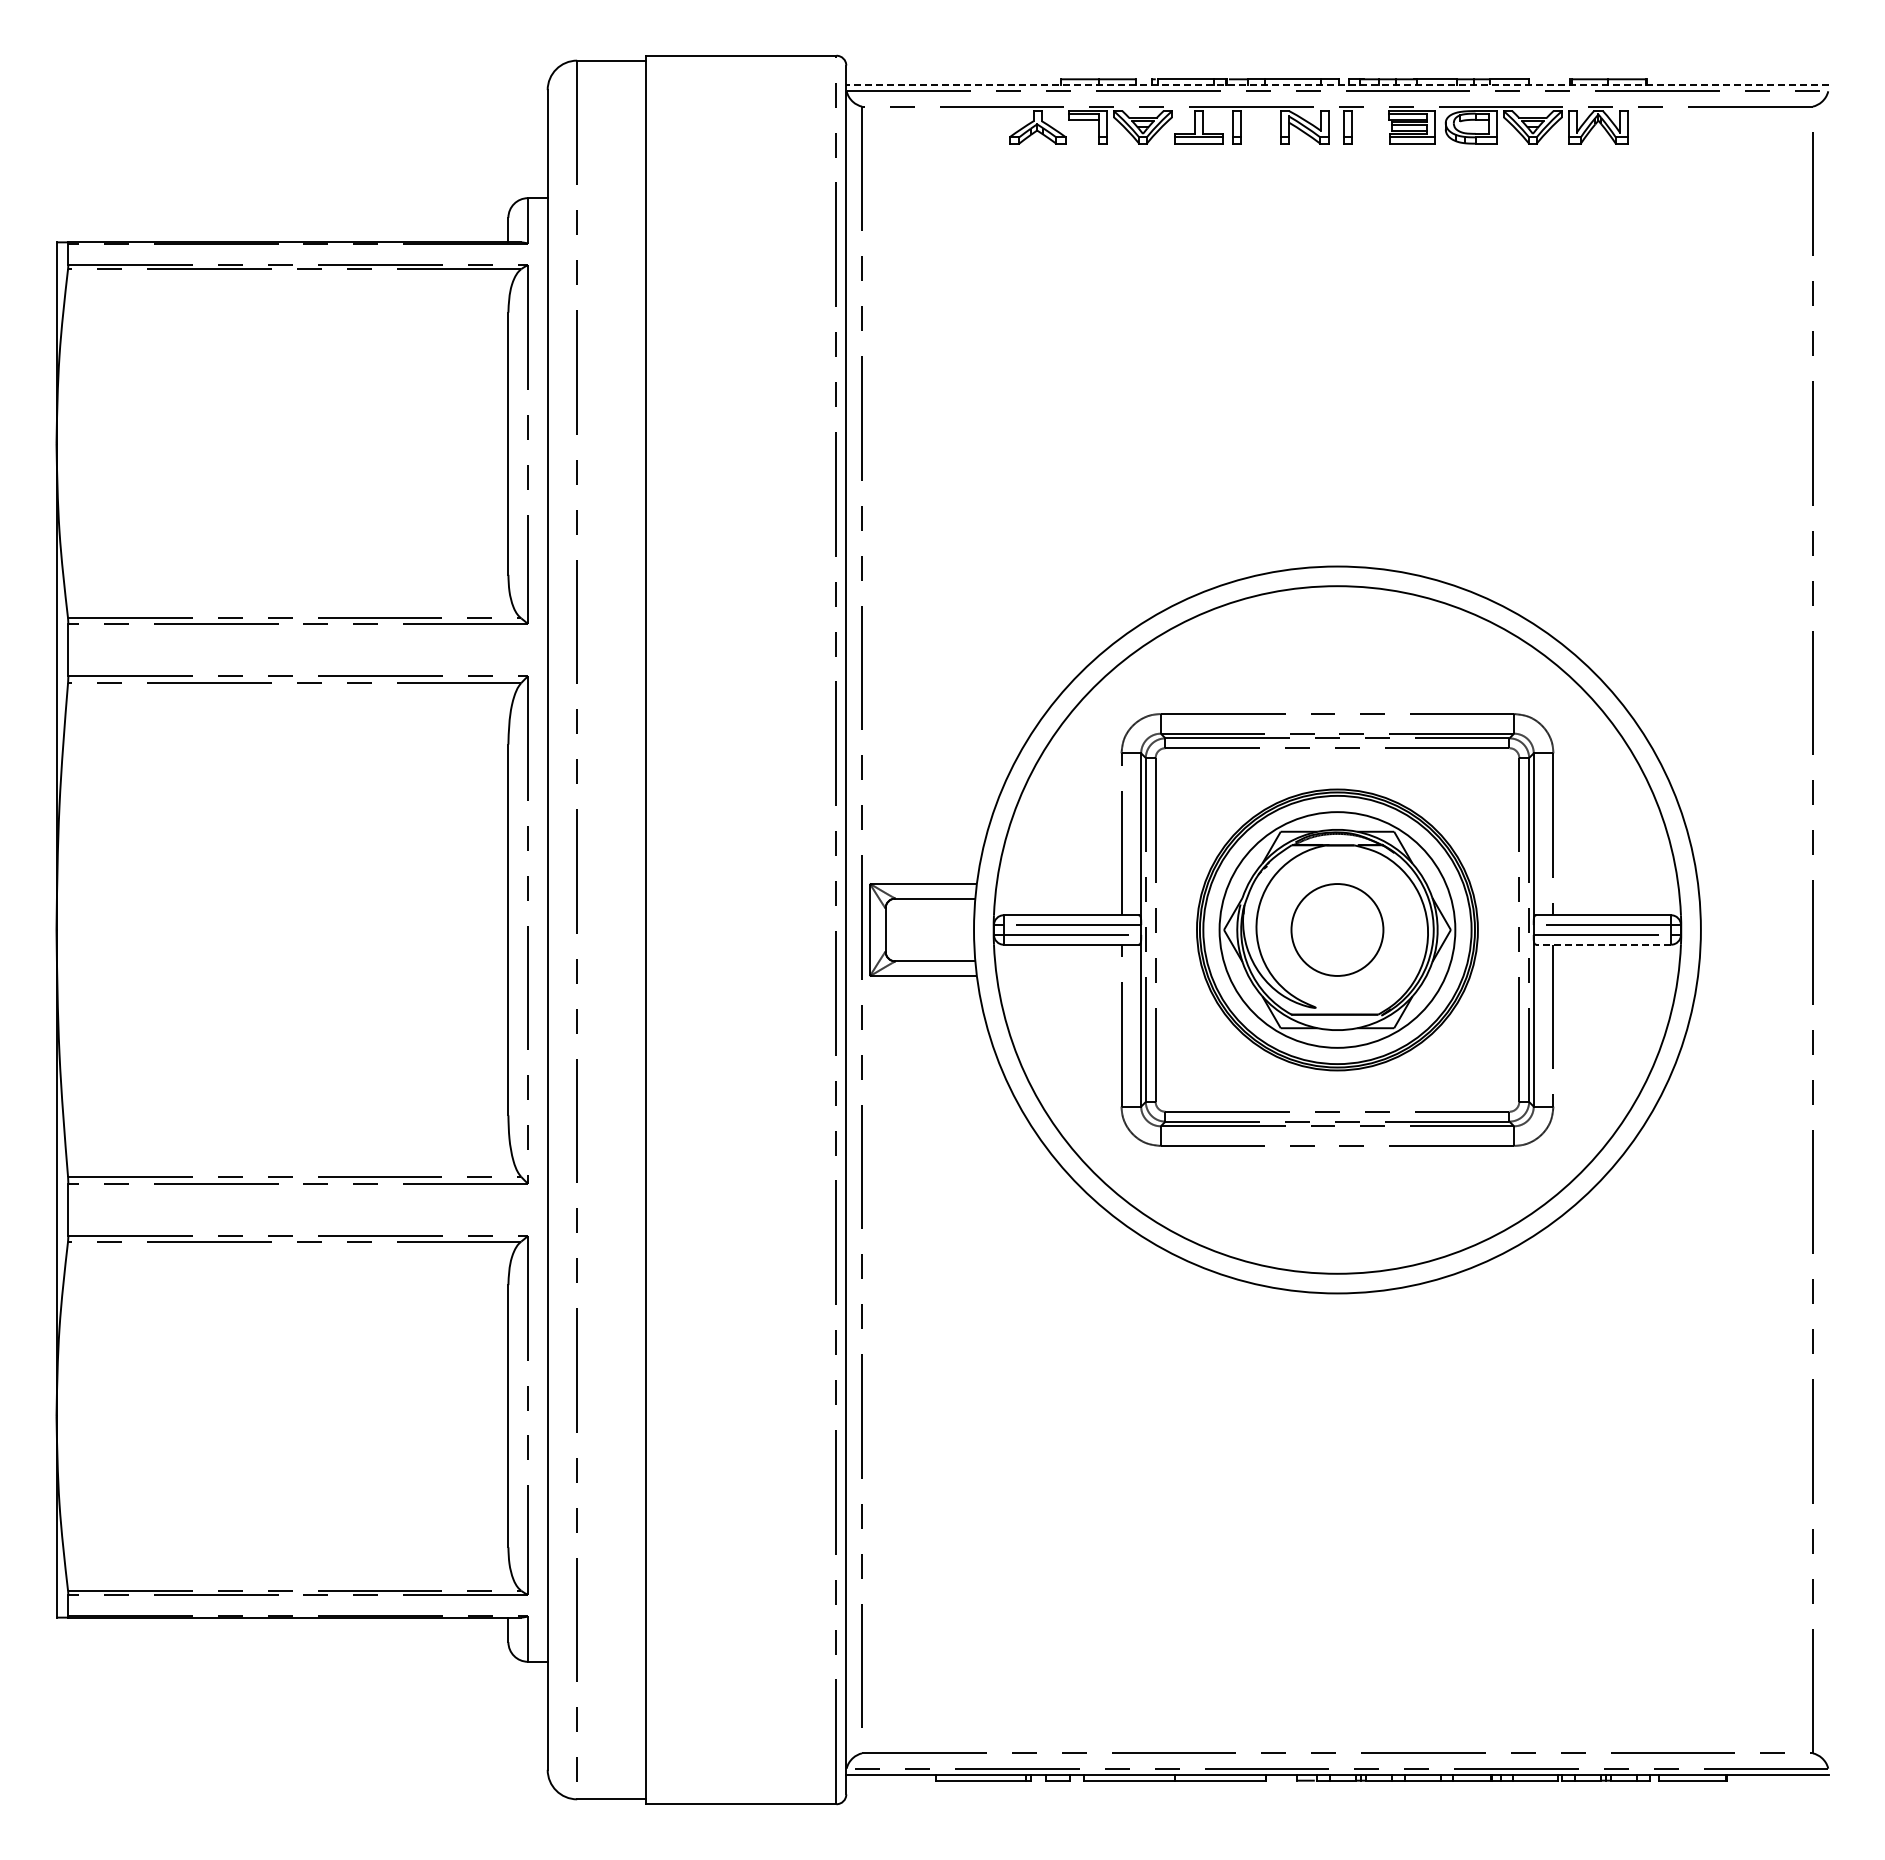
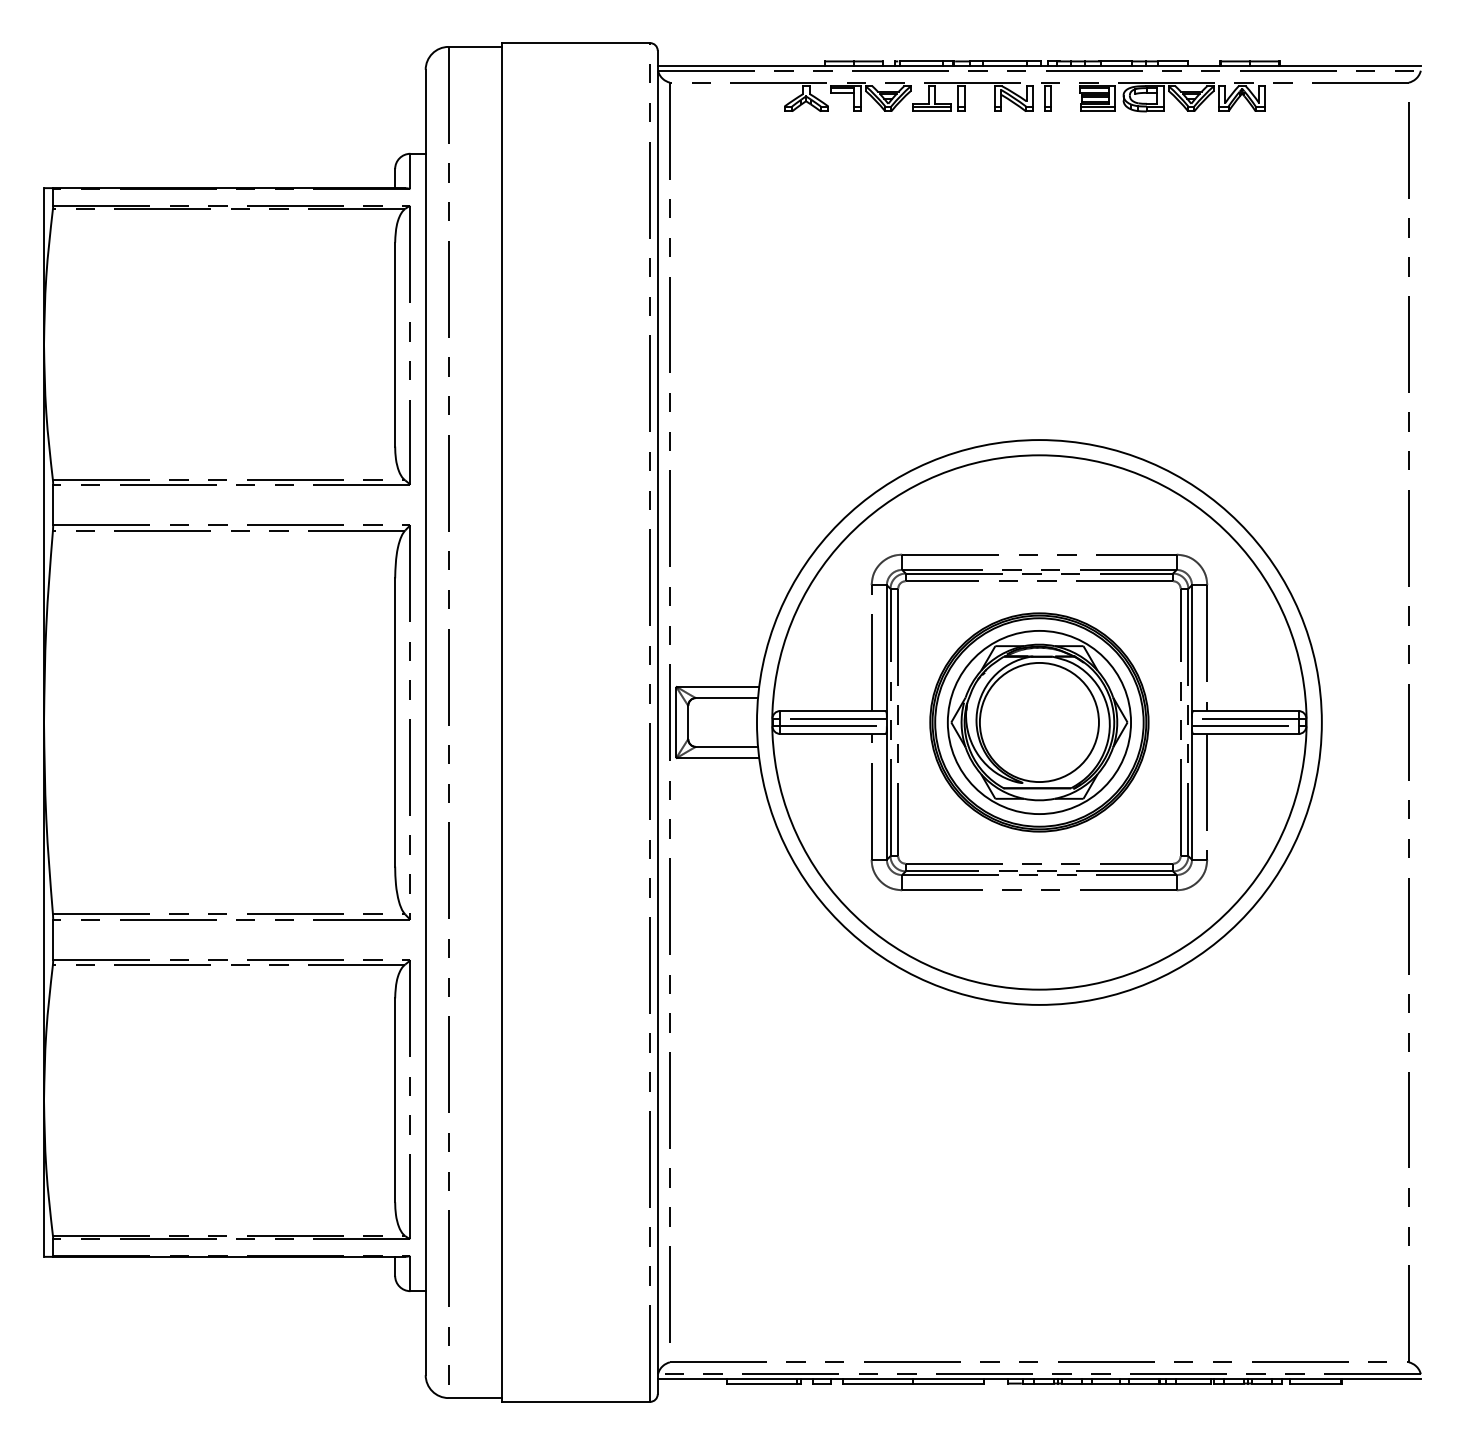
line: (1336, 85) -> (1038, 66), dashed -> solid
circle: (1337, 929) -> (1039, 722), size x1.67
line: (1603, 944) -> (1246, 733), dashed -> solid

